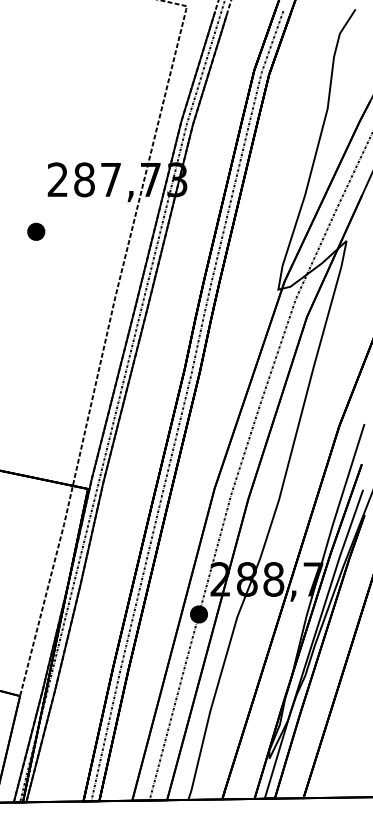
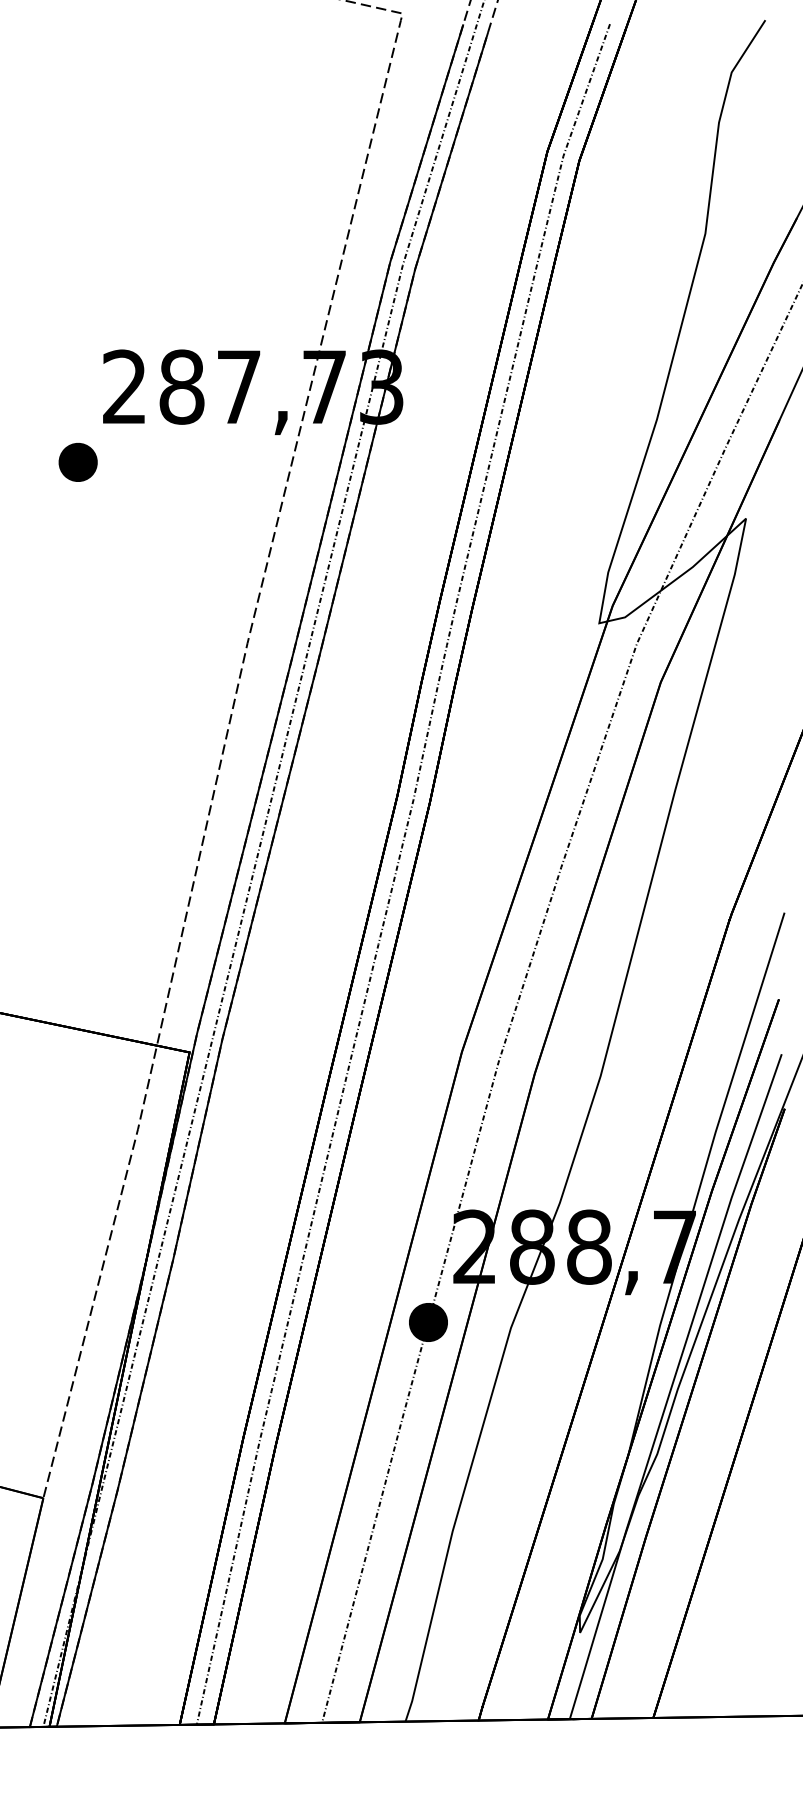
part: (36, 231) -> (78, 461), moved

